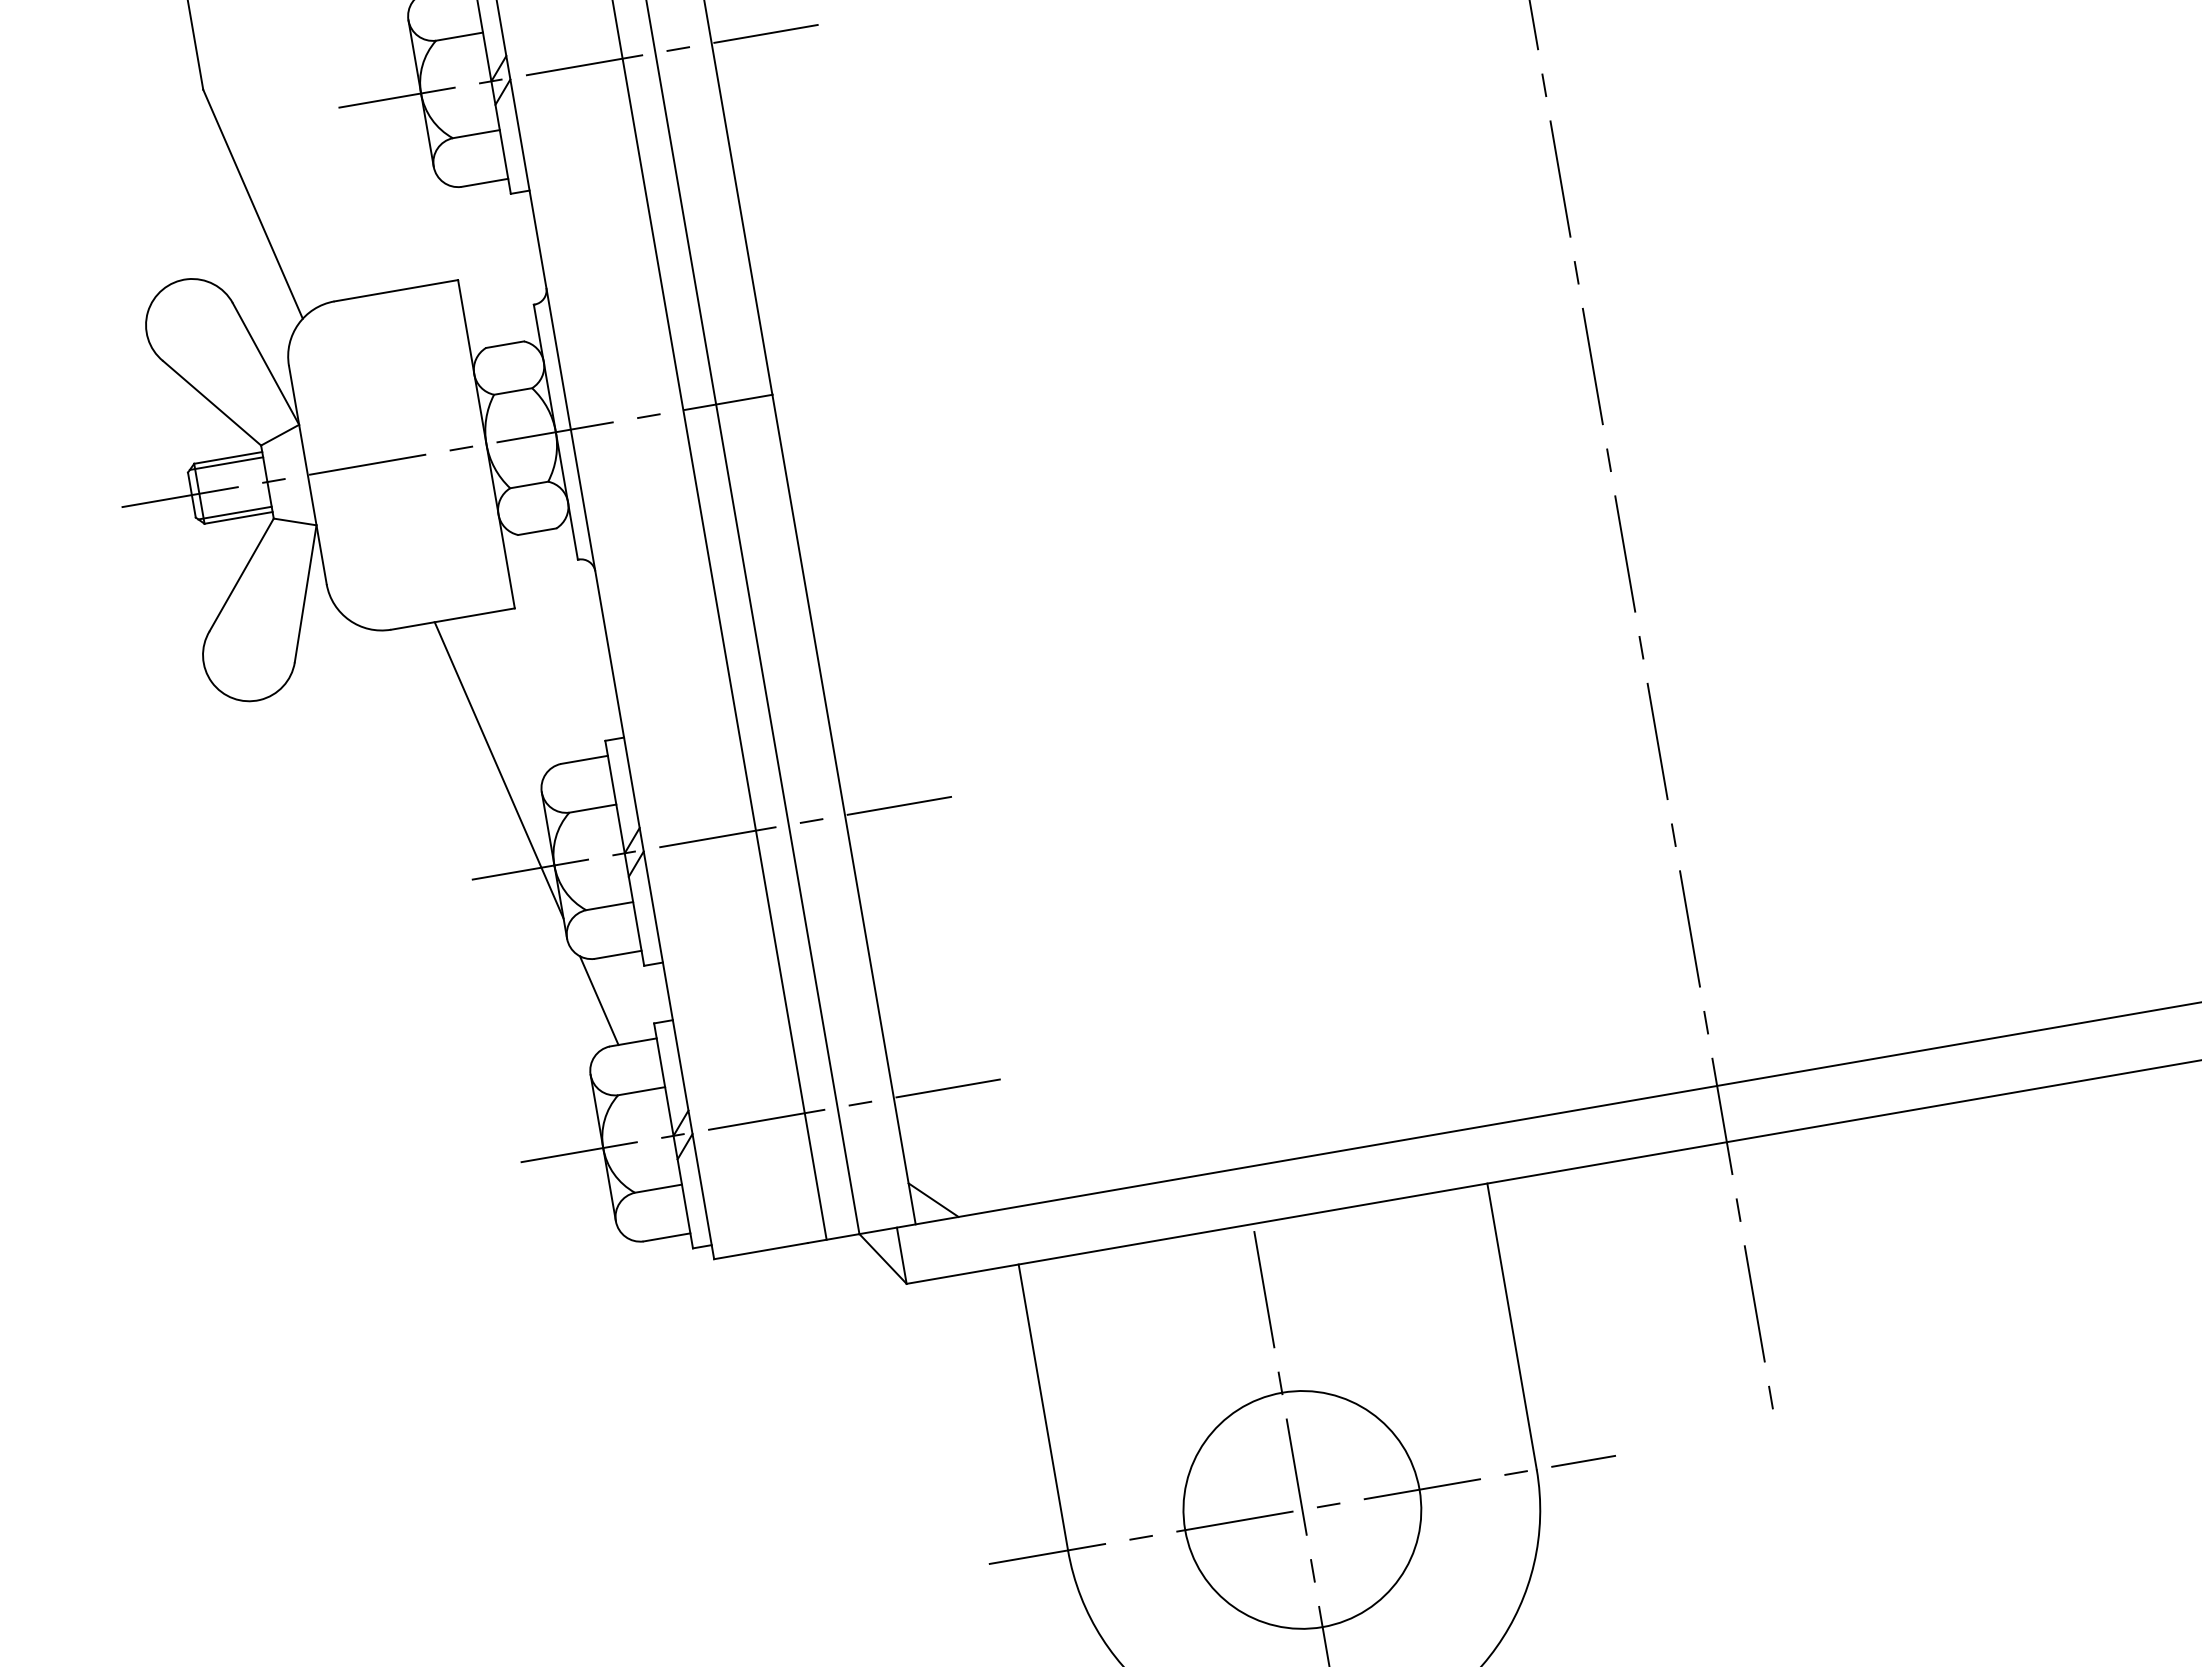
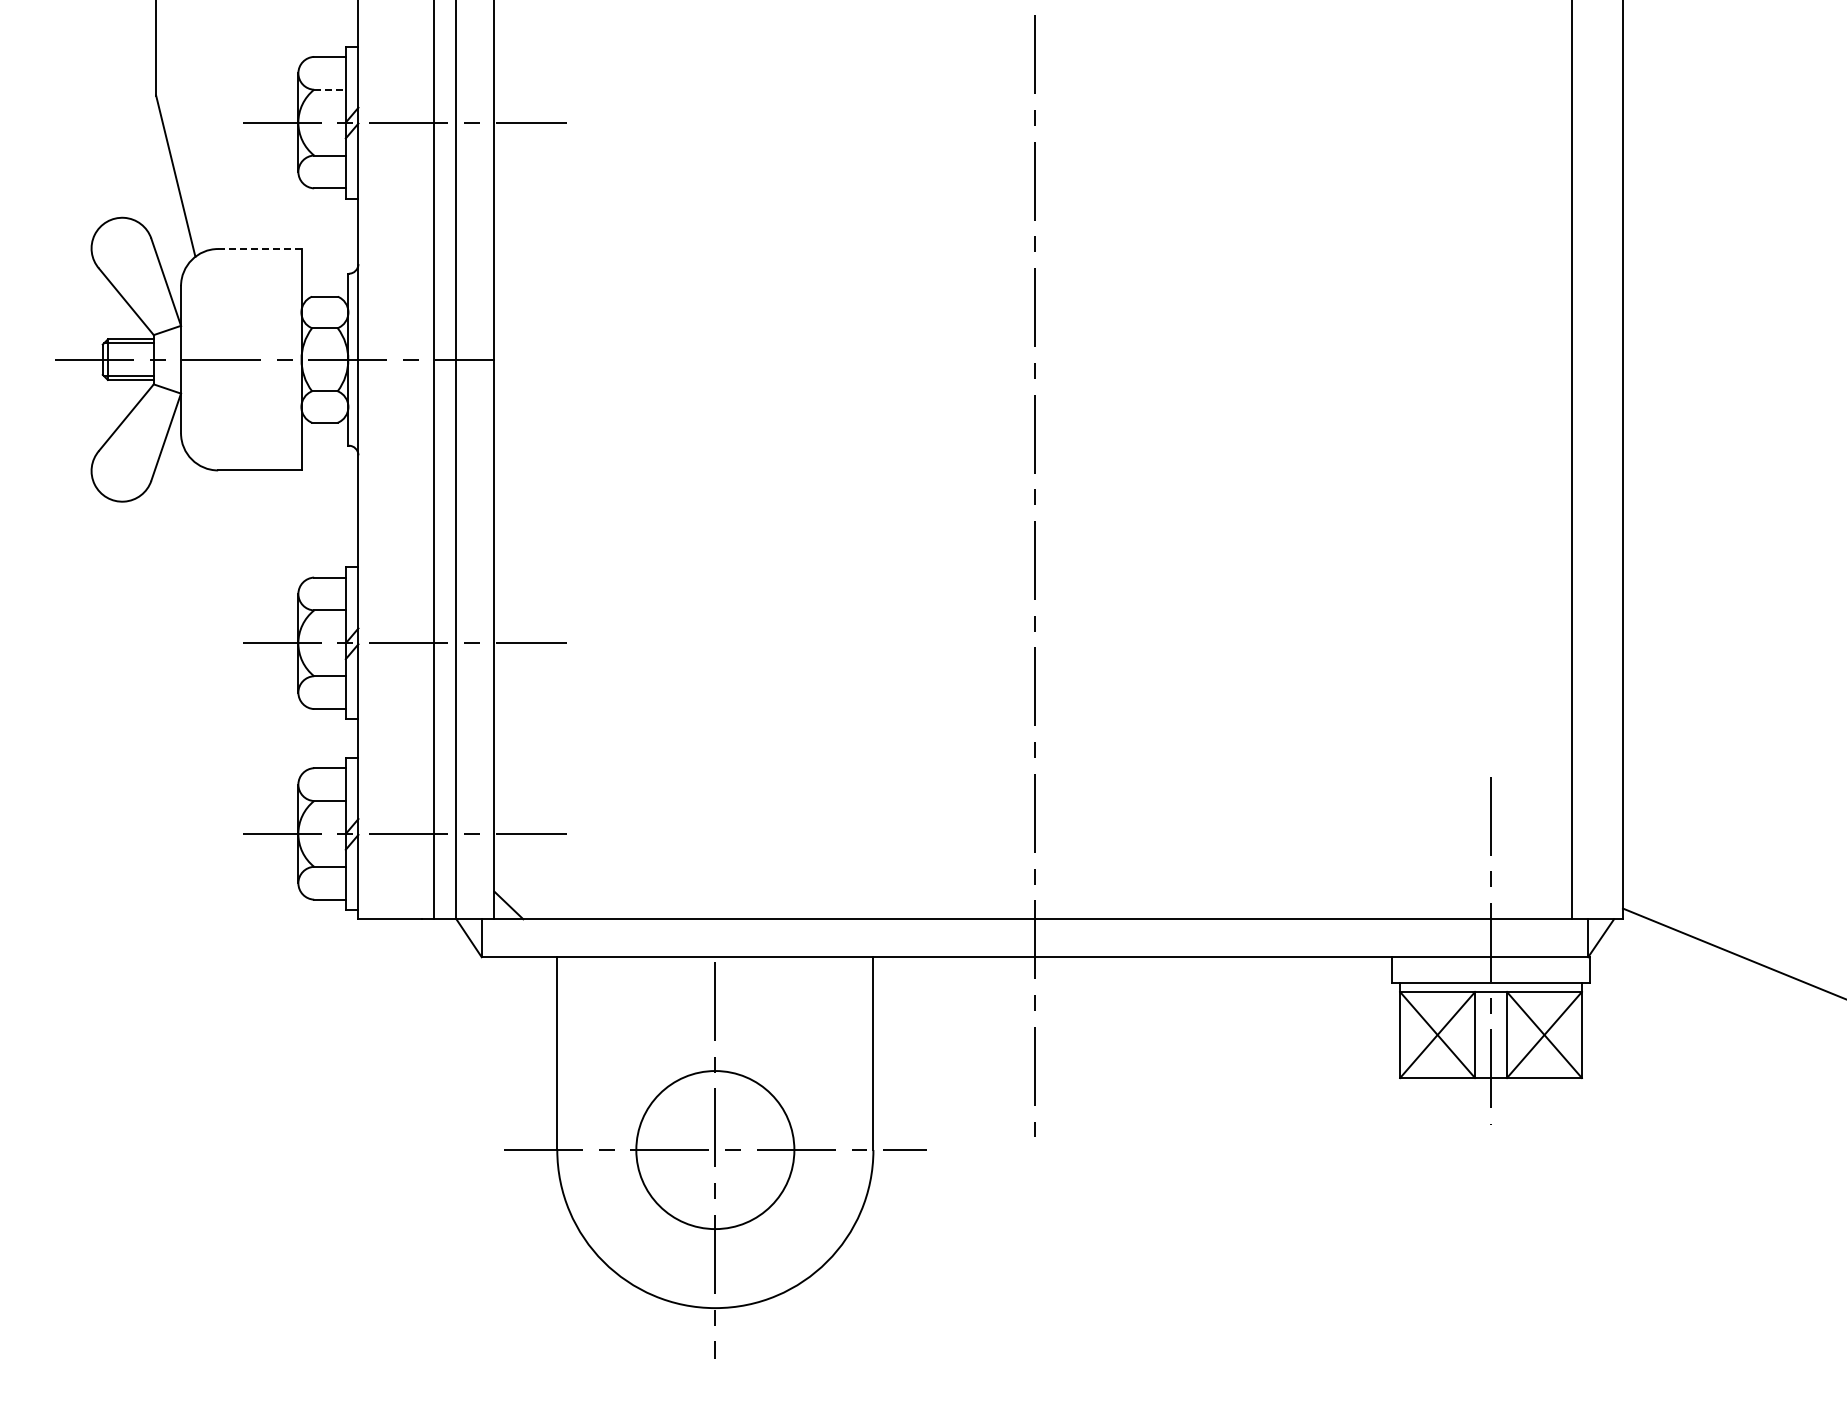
line: (460, 36) -> (330, 89), solid -> dashed
line: (395, 291) -> (259, 249), solid -> dashed
line: (498, 770) -> (272, 574), removed
line: (599, 999) -> (312, 736), removed

